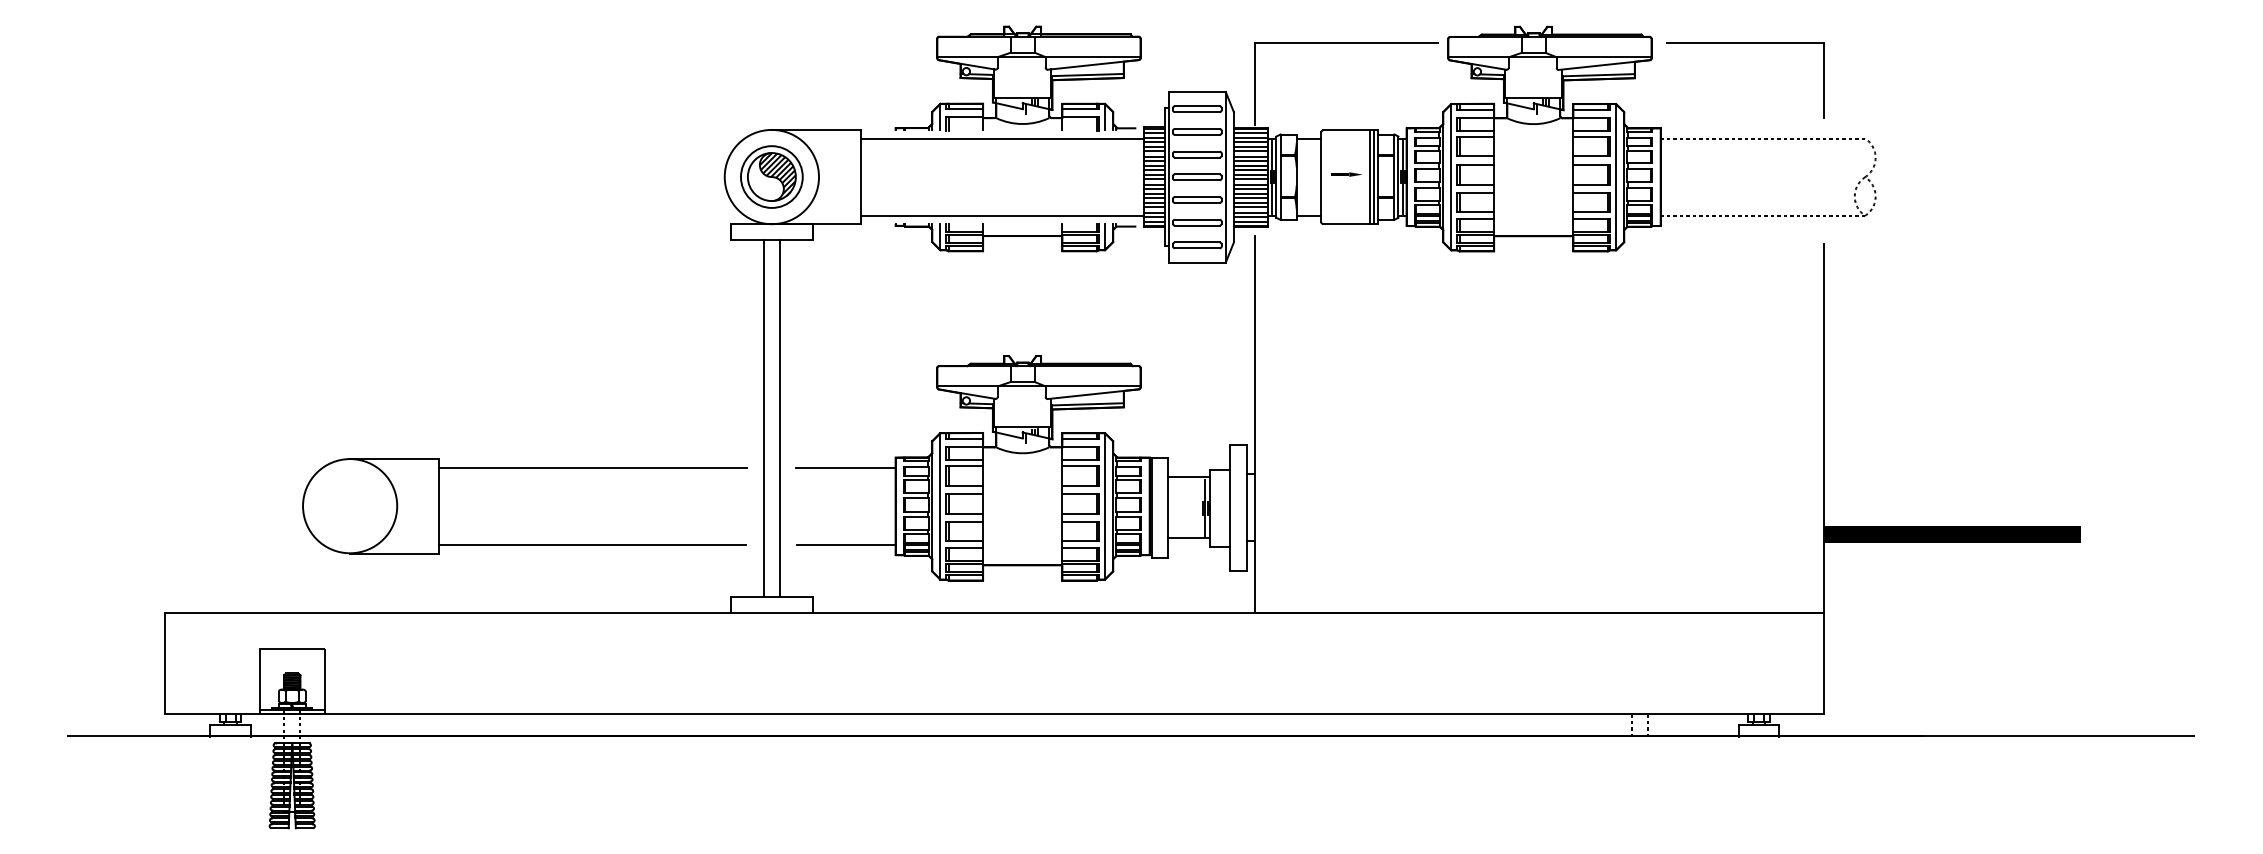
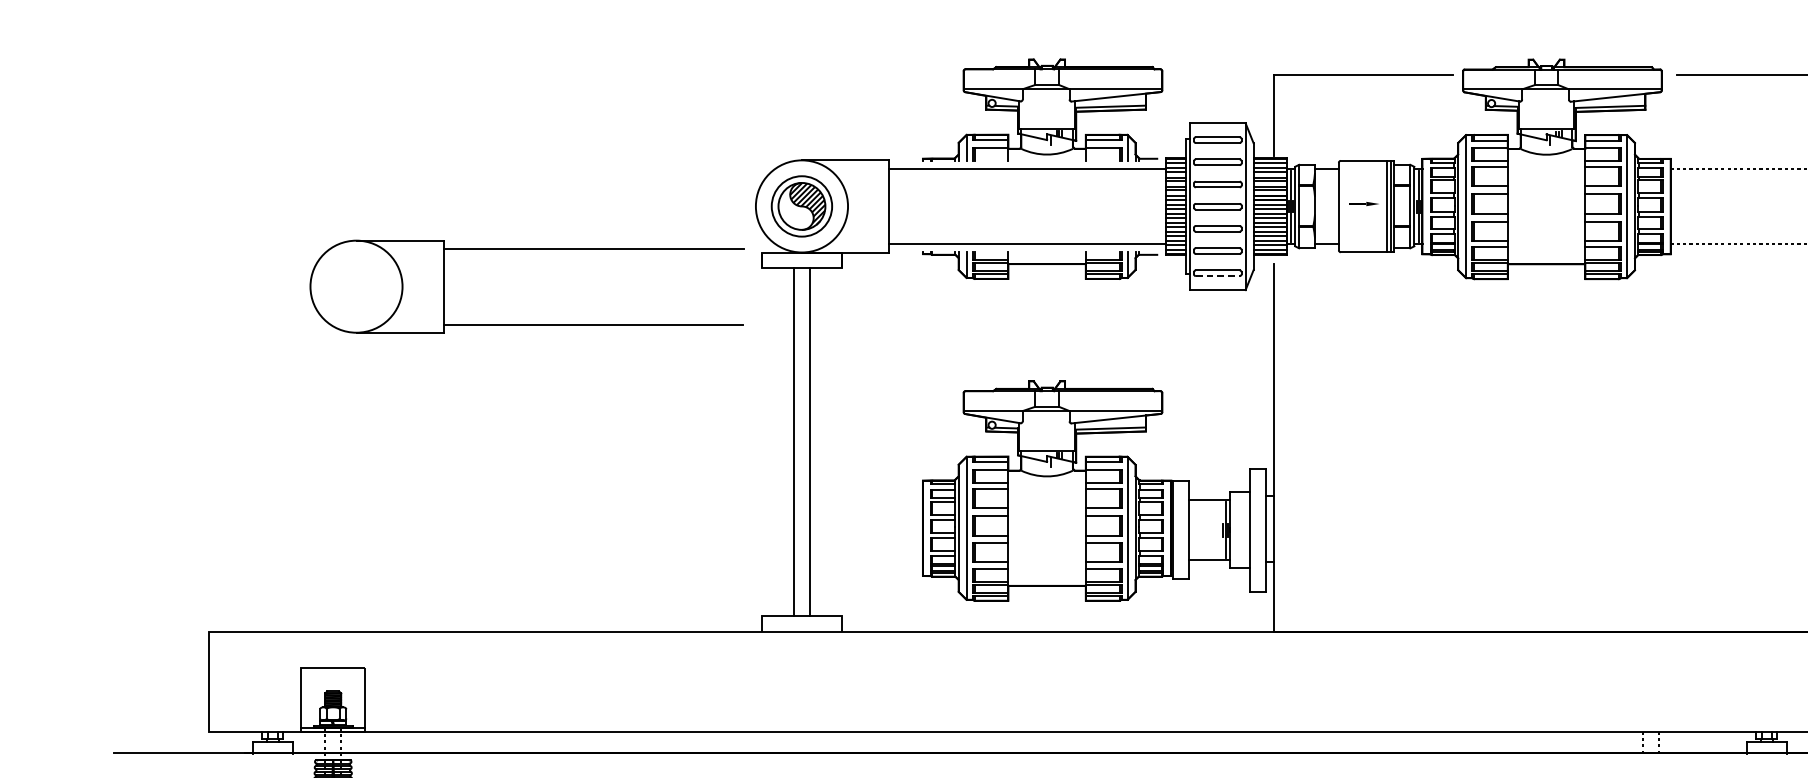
line: (1197, 248) -> (1217, 276), solid -> dashed
line: (845, 467) -> (873, 490), removed
part: (524, 468) -> (526, 249), moved
line: (845, 545) -> (873, 566), removed

